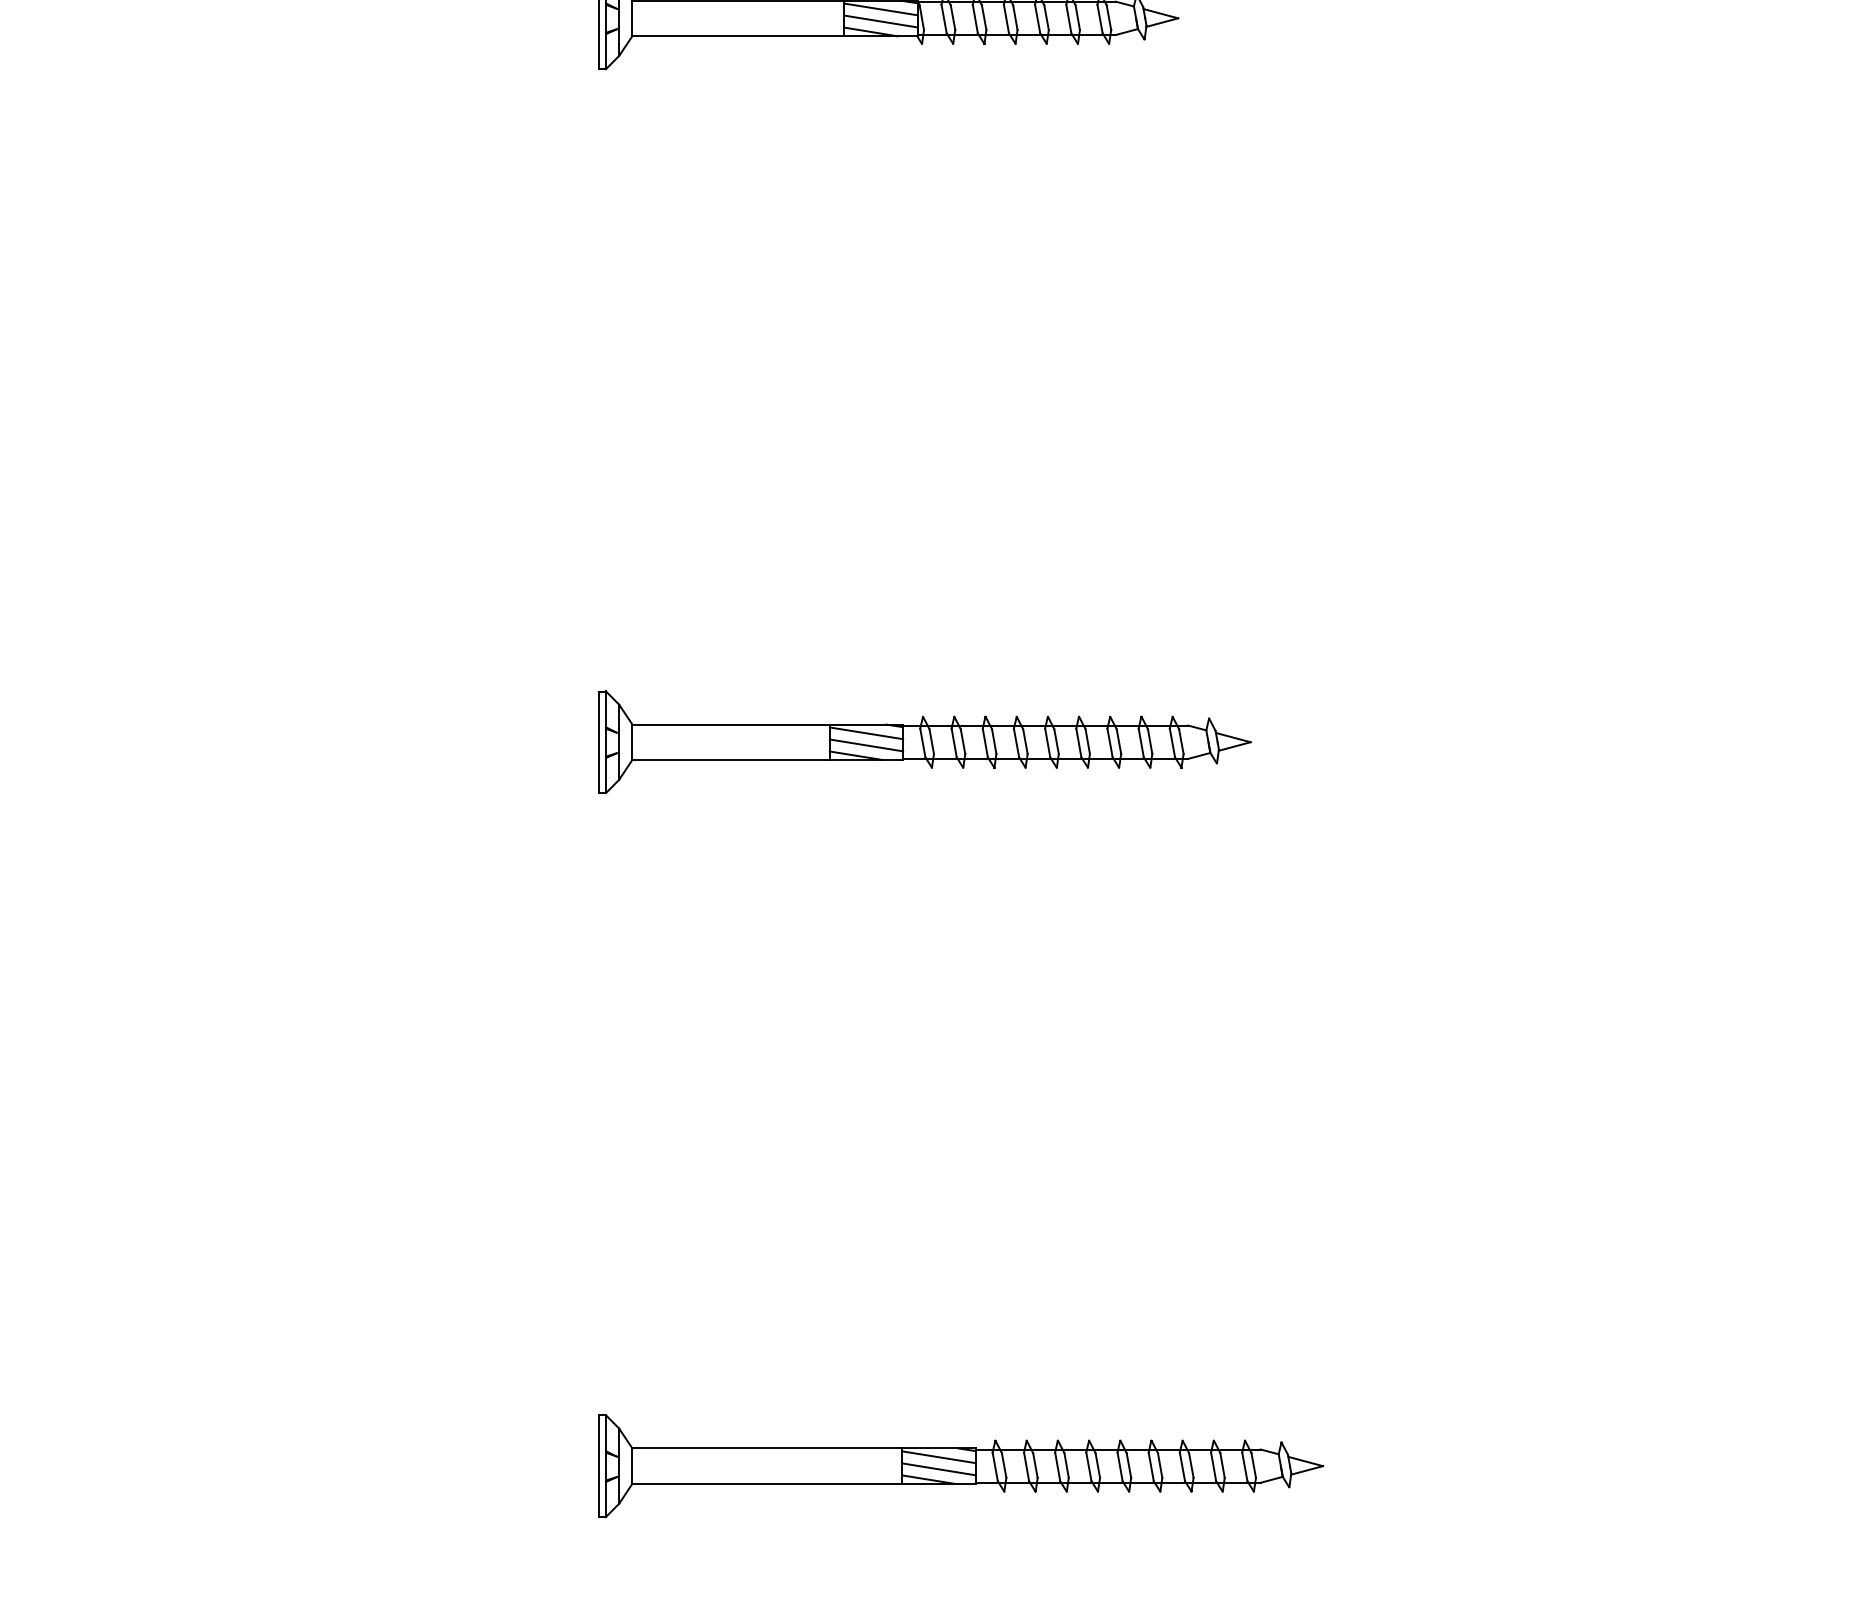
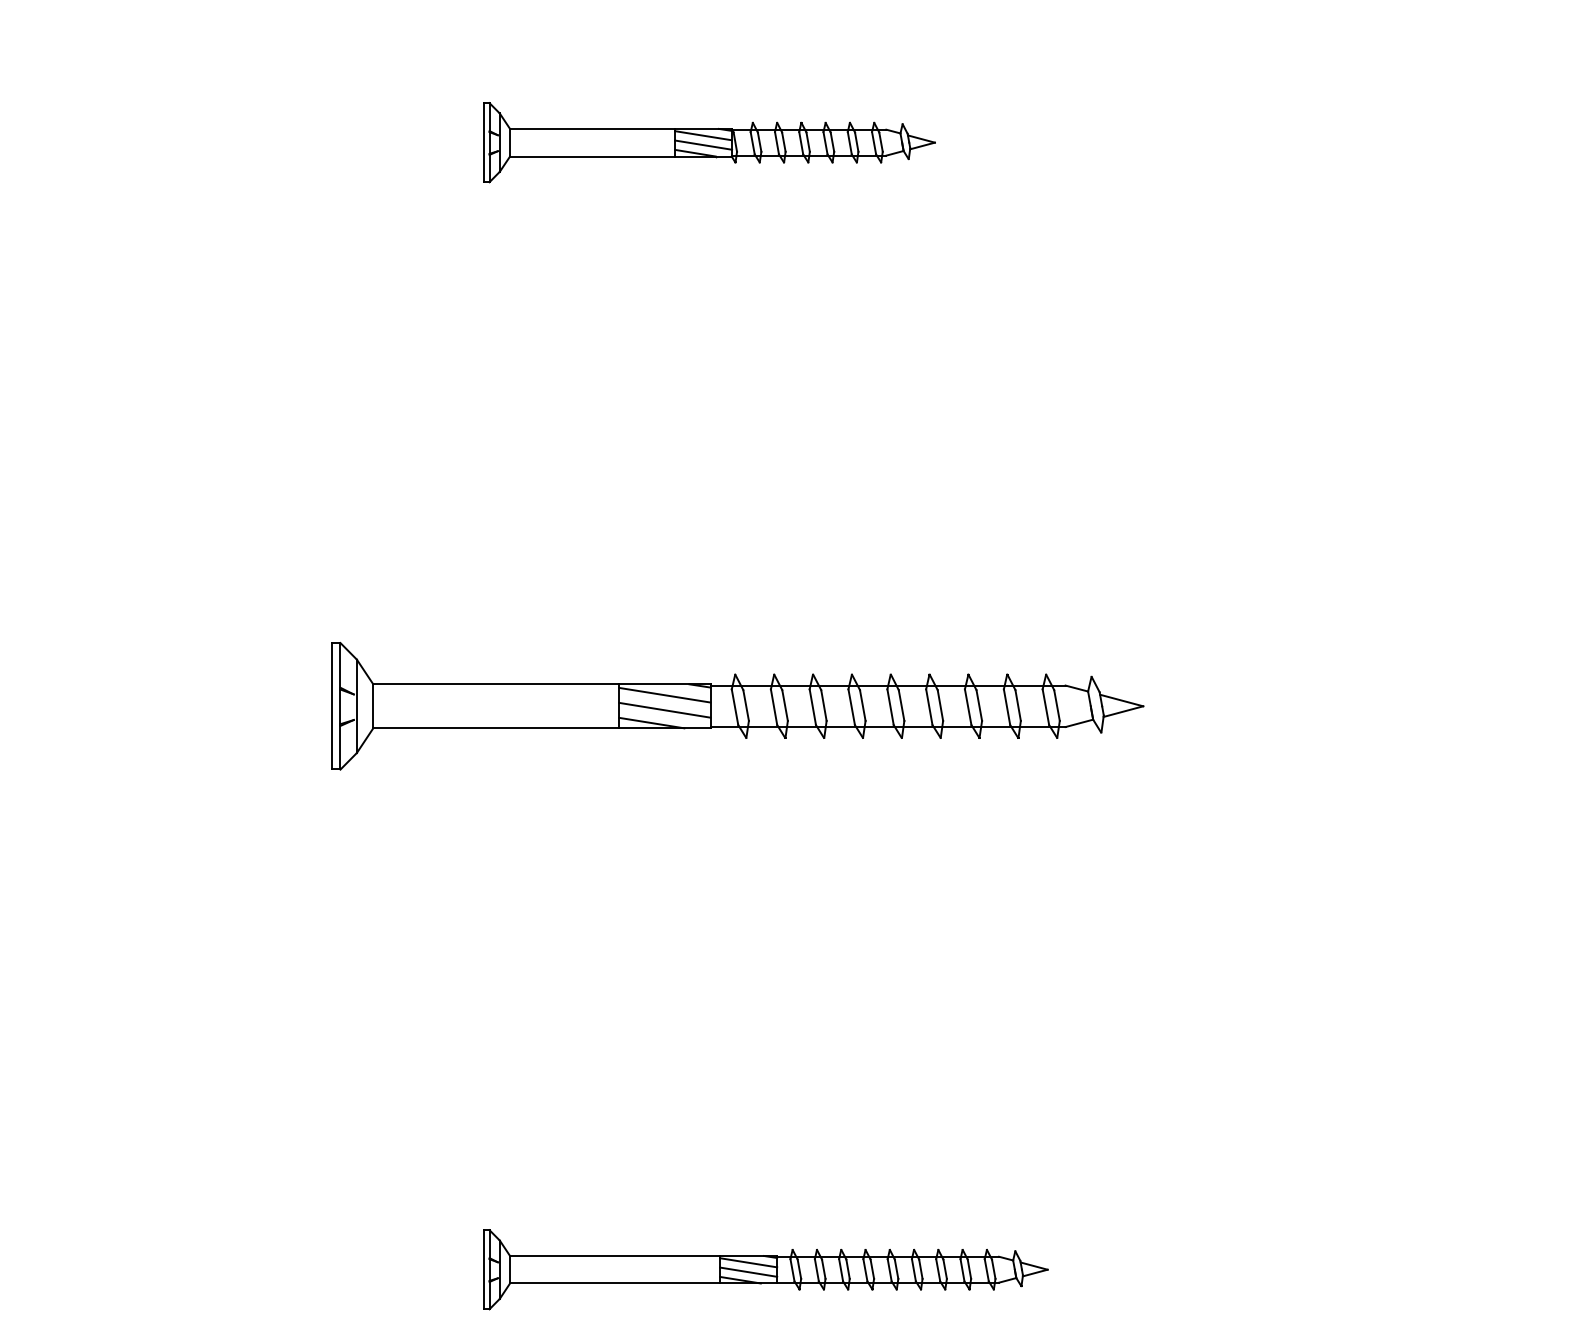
part: (924, 741) -> (737, 705), size x1.6

